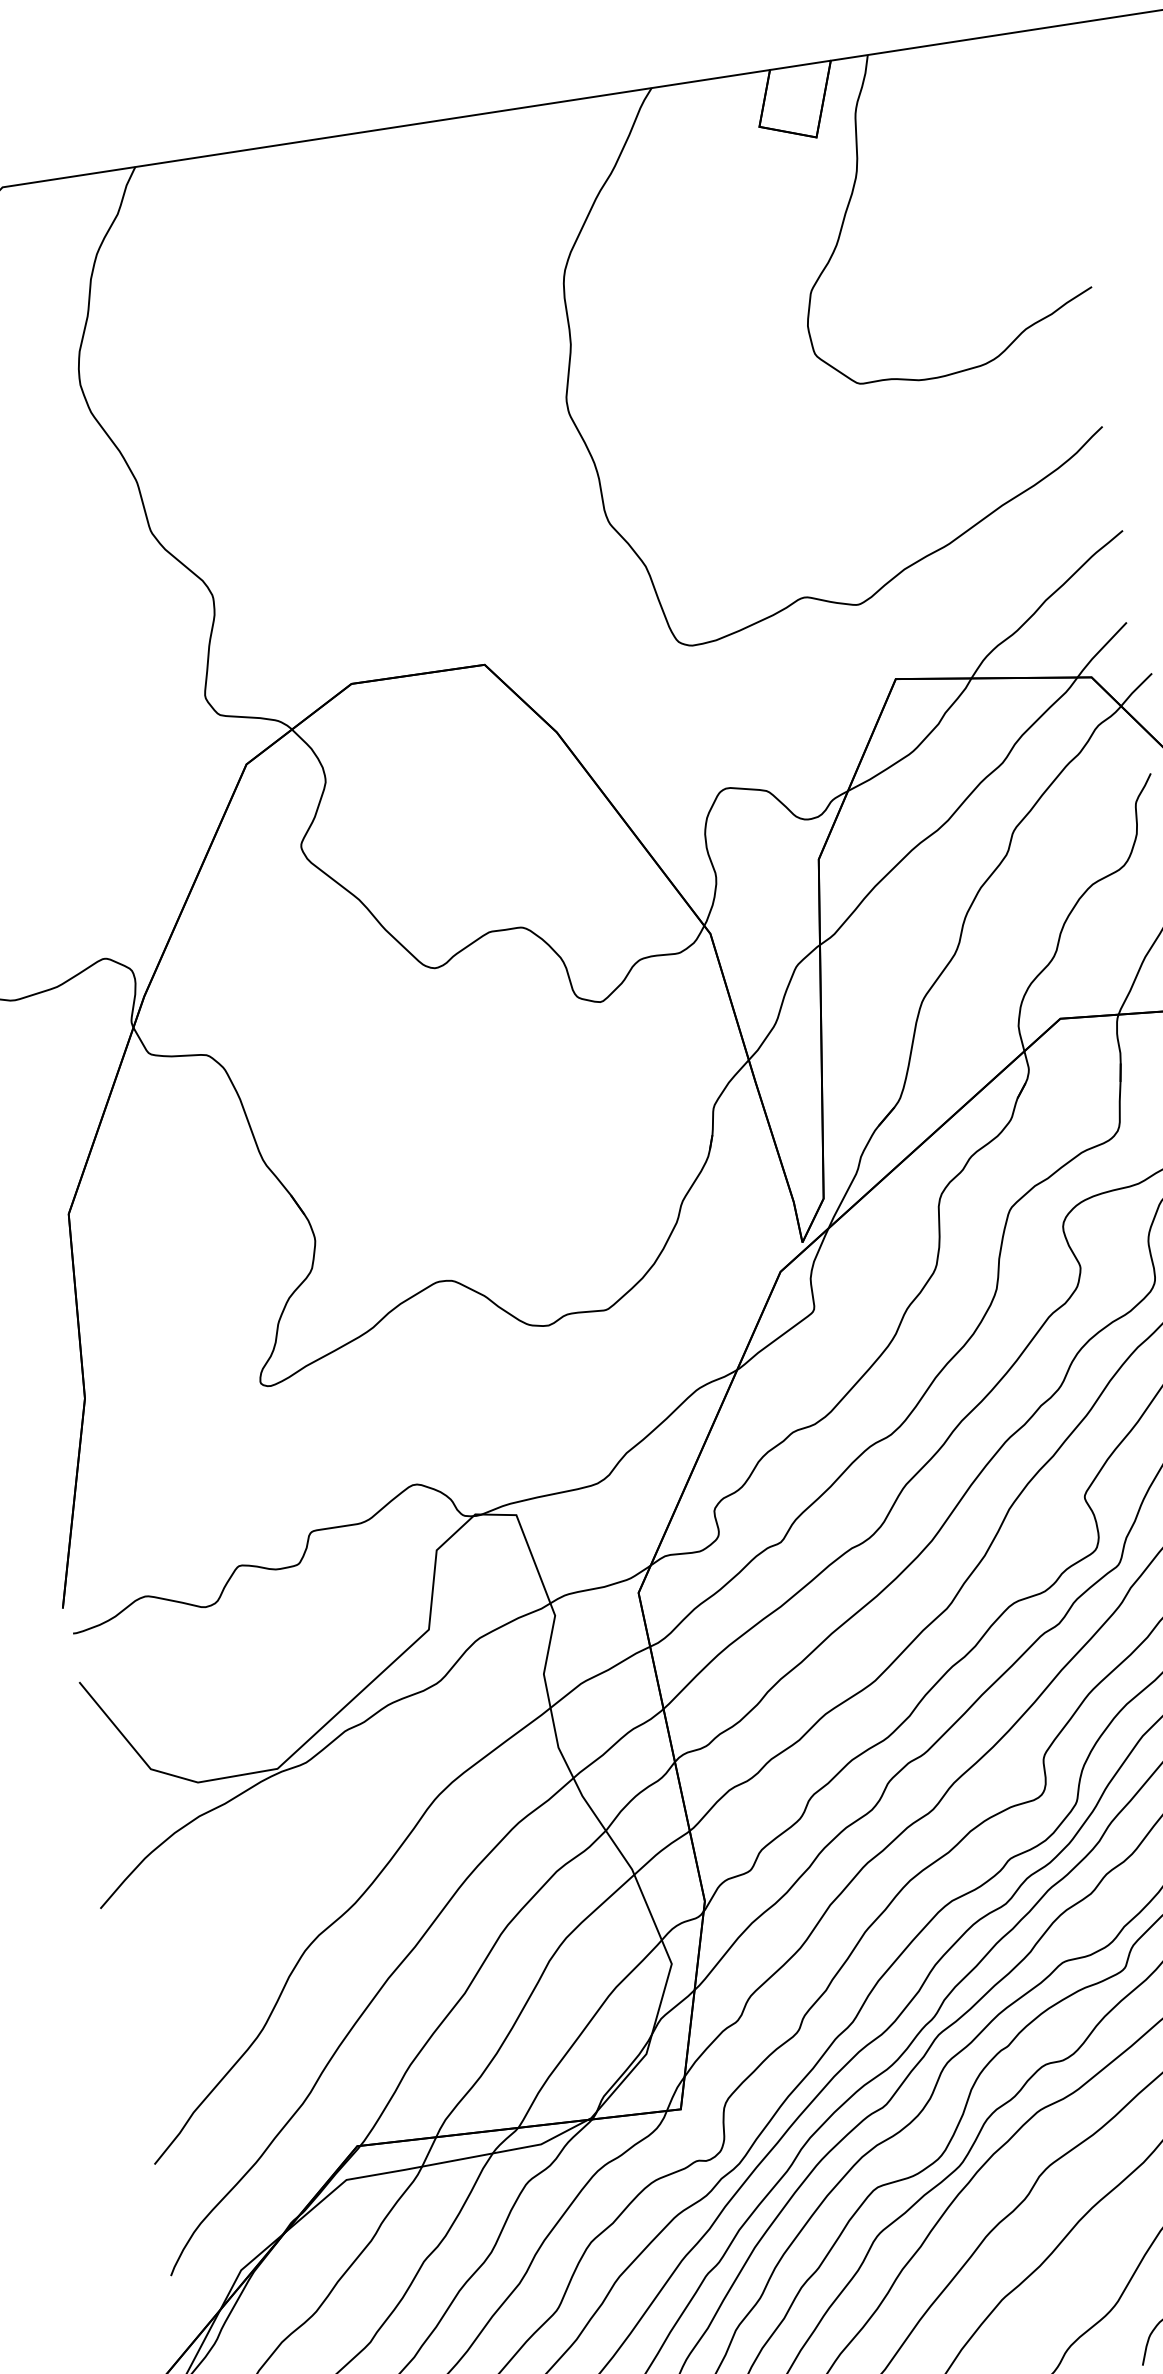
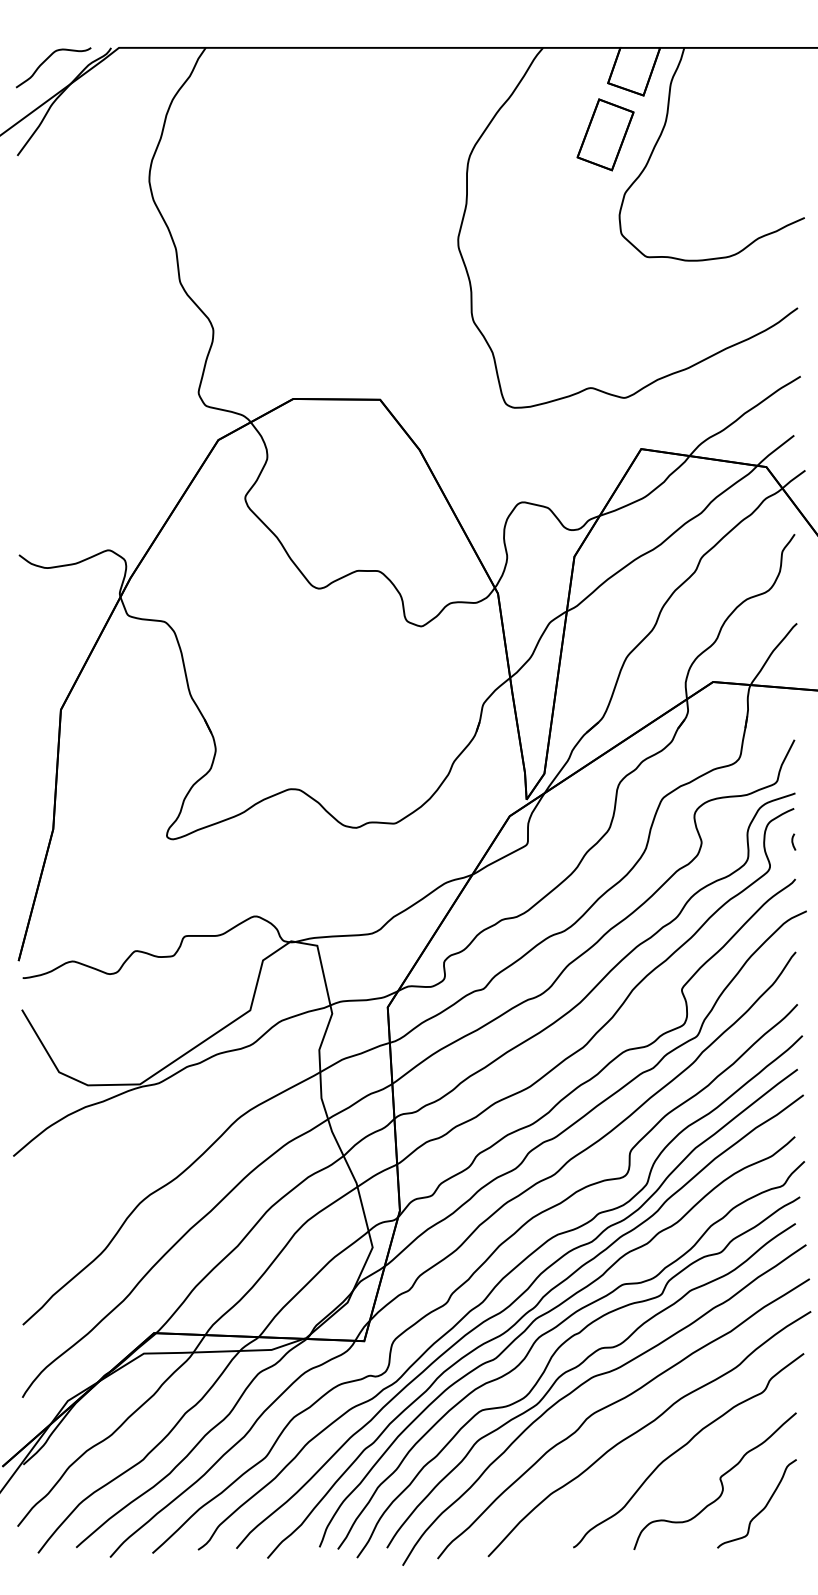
part: (767, 206) -> (605, 134), added

